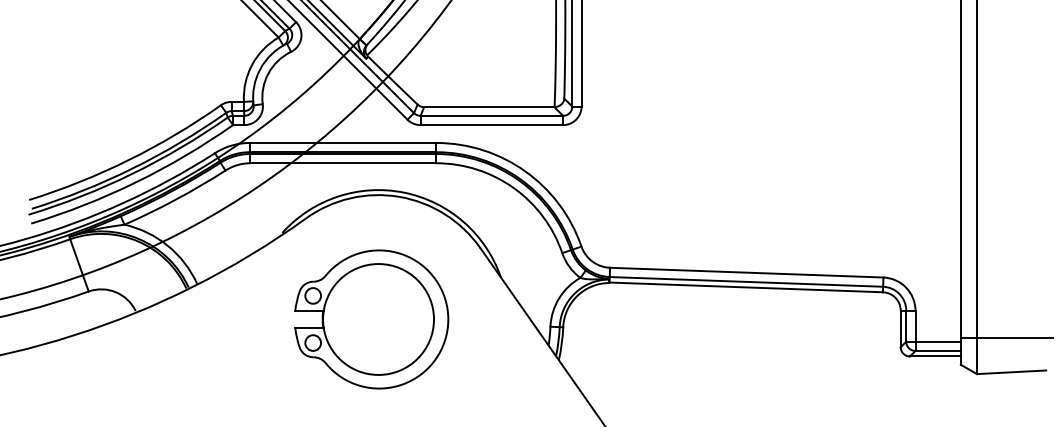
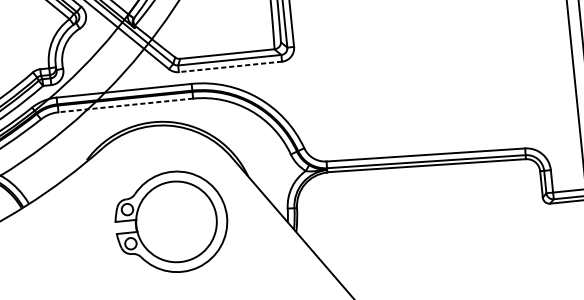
line: (491, 125) -> (230, 67), solid -> dashed
line: (343, 163) -> (125, 105), solid -> dashed
part: (371, 319) -> (171, 222), moved

